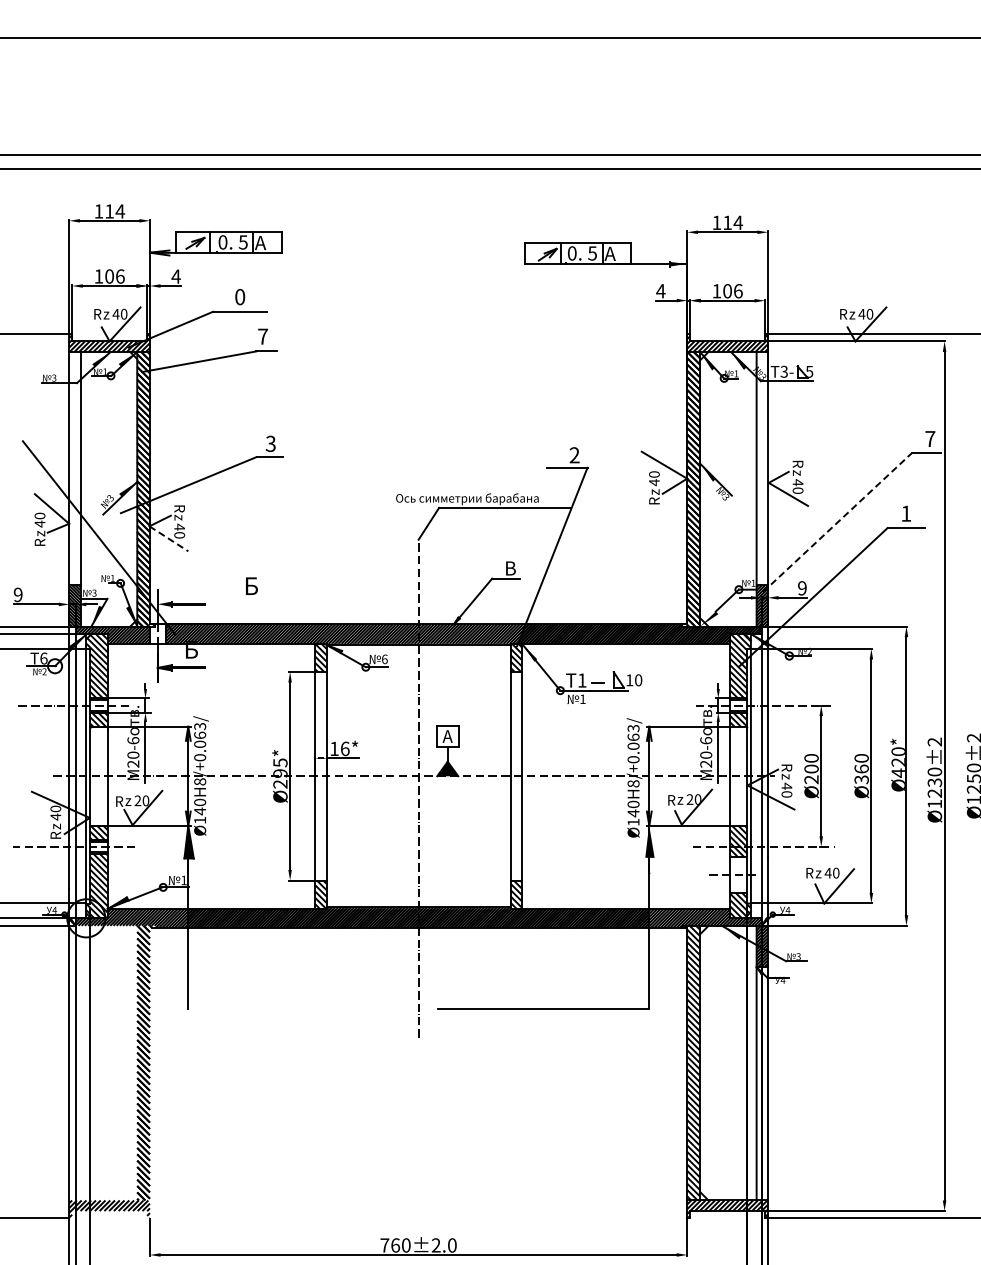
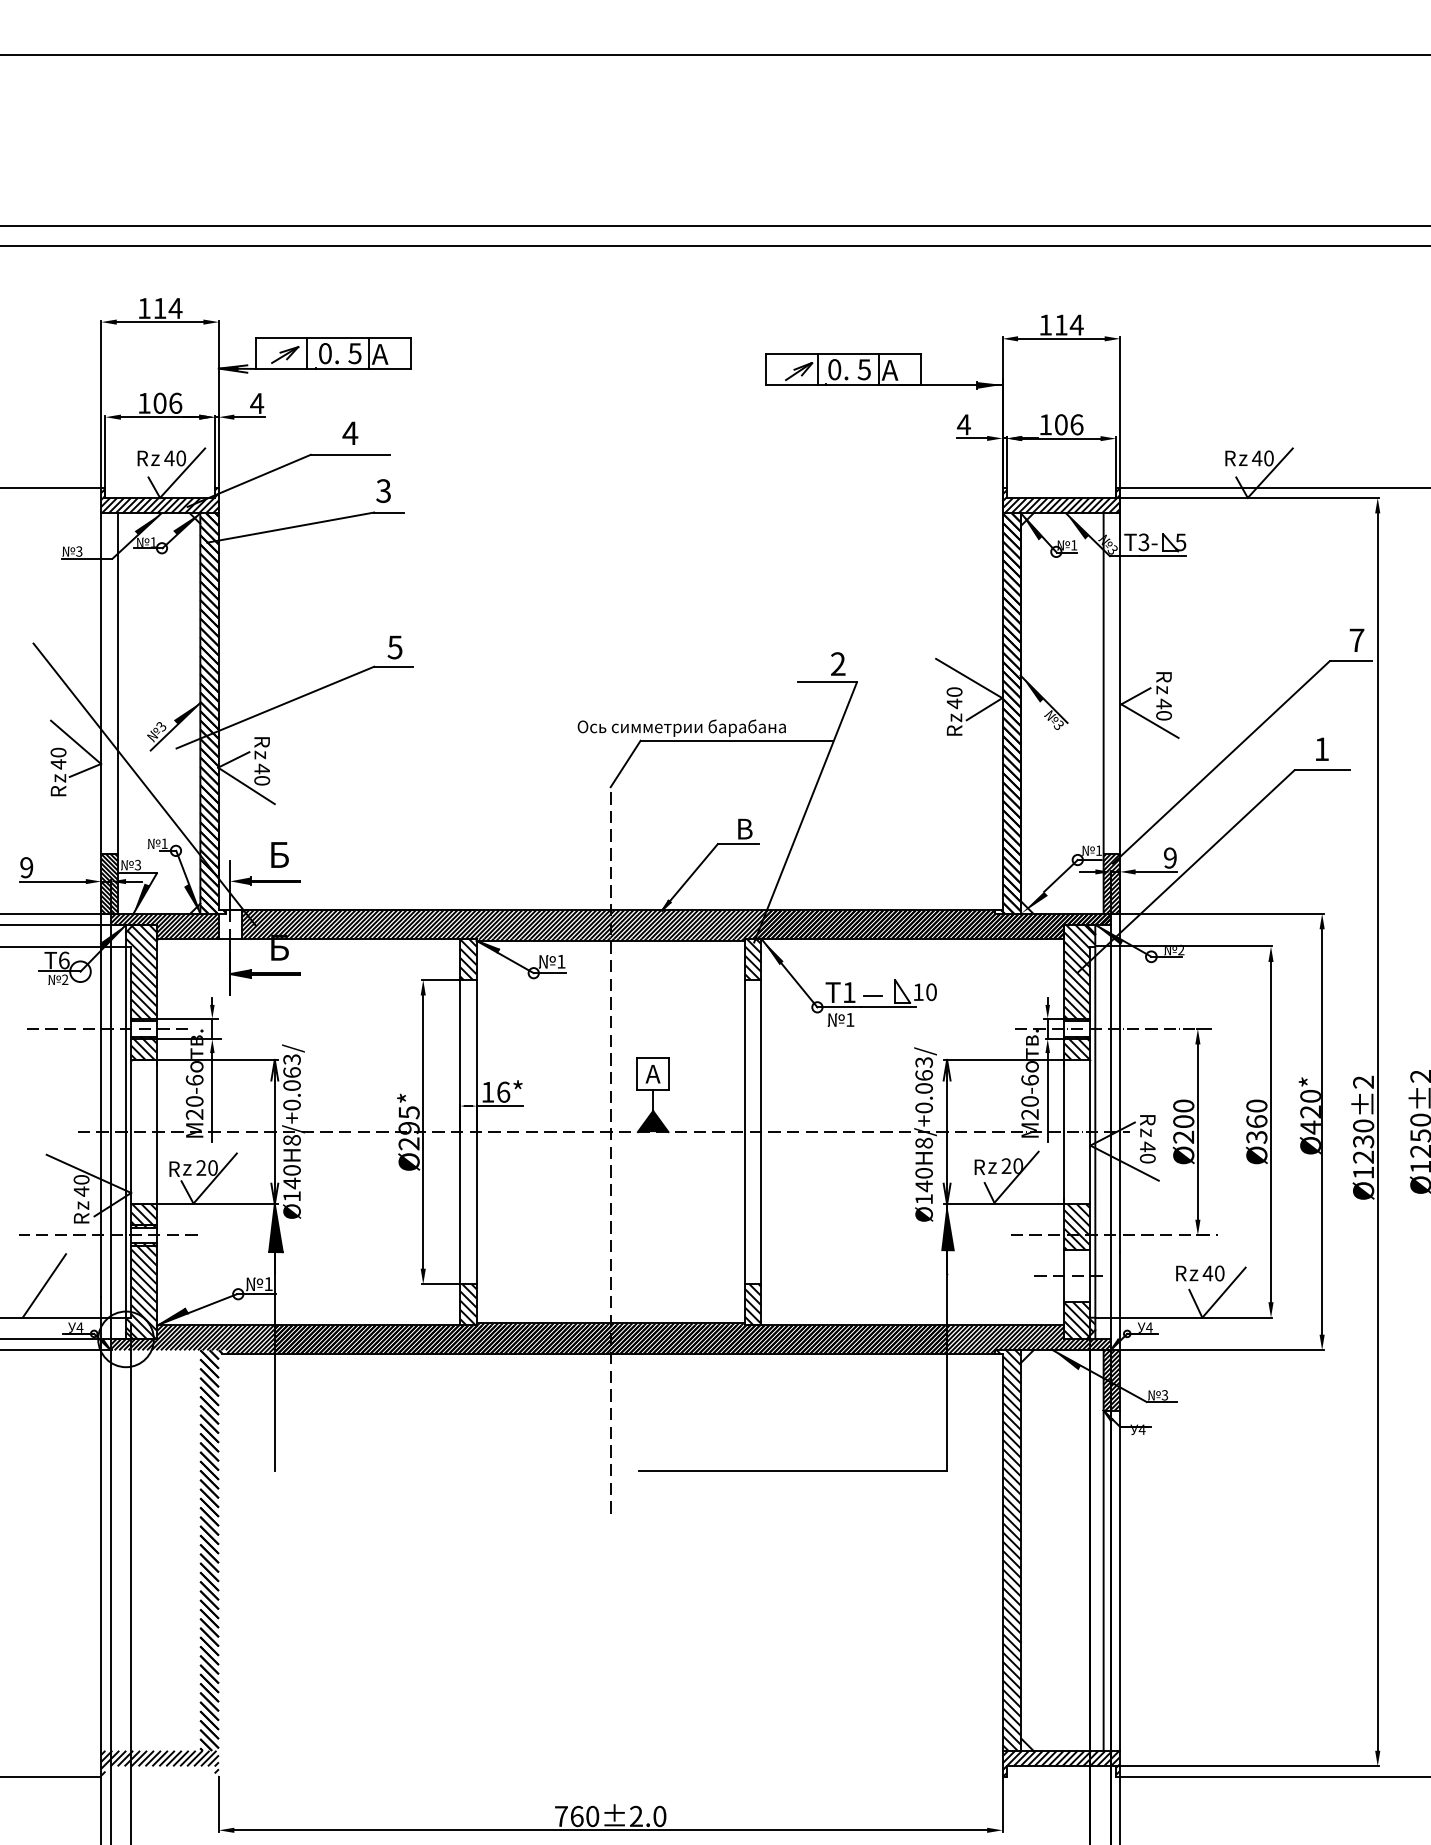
text: (239, 297) -> (349, 433), 0 -> 4
text: (263, 336) -> (384, 490), 7 -> 3
text: (270, 443) -> (394, 646), 3 -> 5
line: (837, 522) -> (1221, 762), dashed -> solid
line: (169, 539) -> (247, 786), dashed -> solid
text: (251, 585) -> (279, 853), moved
text: (384, 659) -> (560, 961), 6 -> 1
line: (30, 881) -> (44, 1285), added

